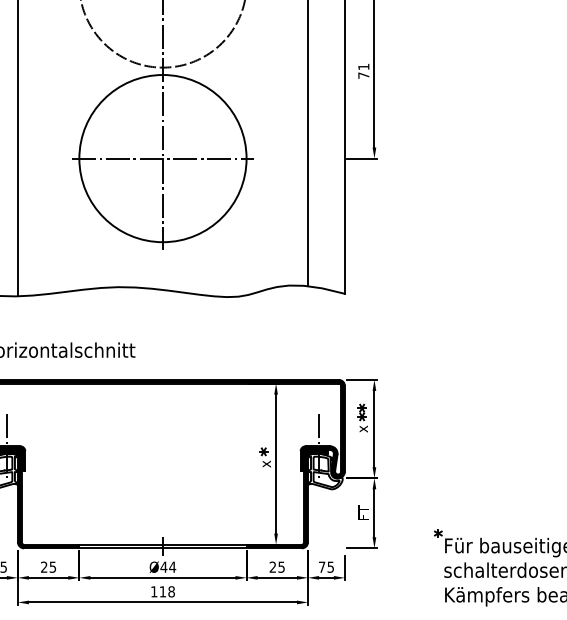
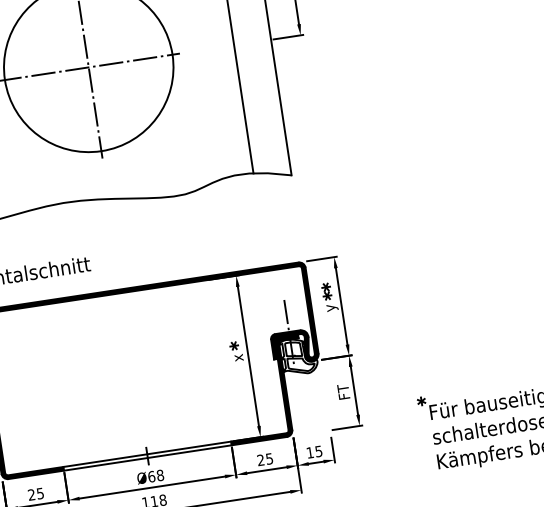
text: (365, 428) -> (332, 307), x -> y
text: (168, 566) -> (156, 475), Ø44 -> Ø68
text: (322, 566) -> (310, 452), 75 -> 15

